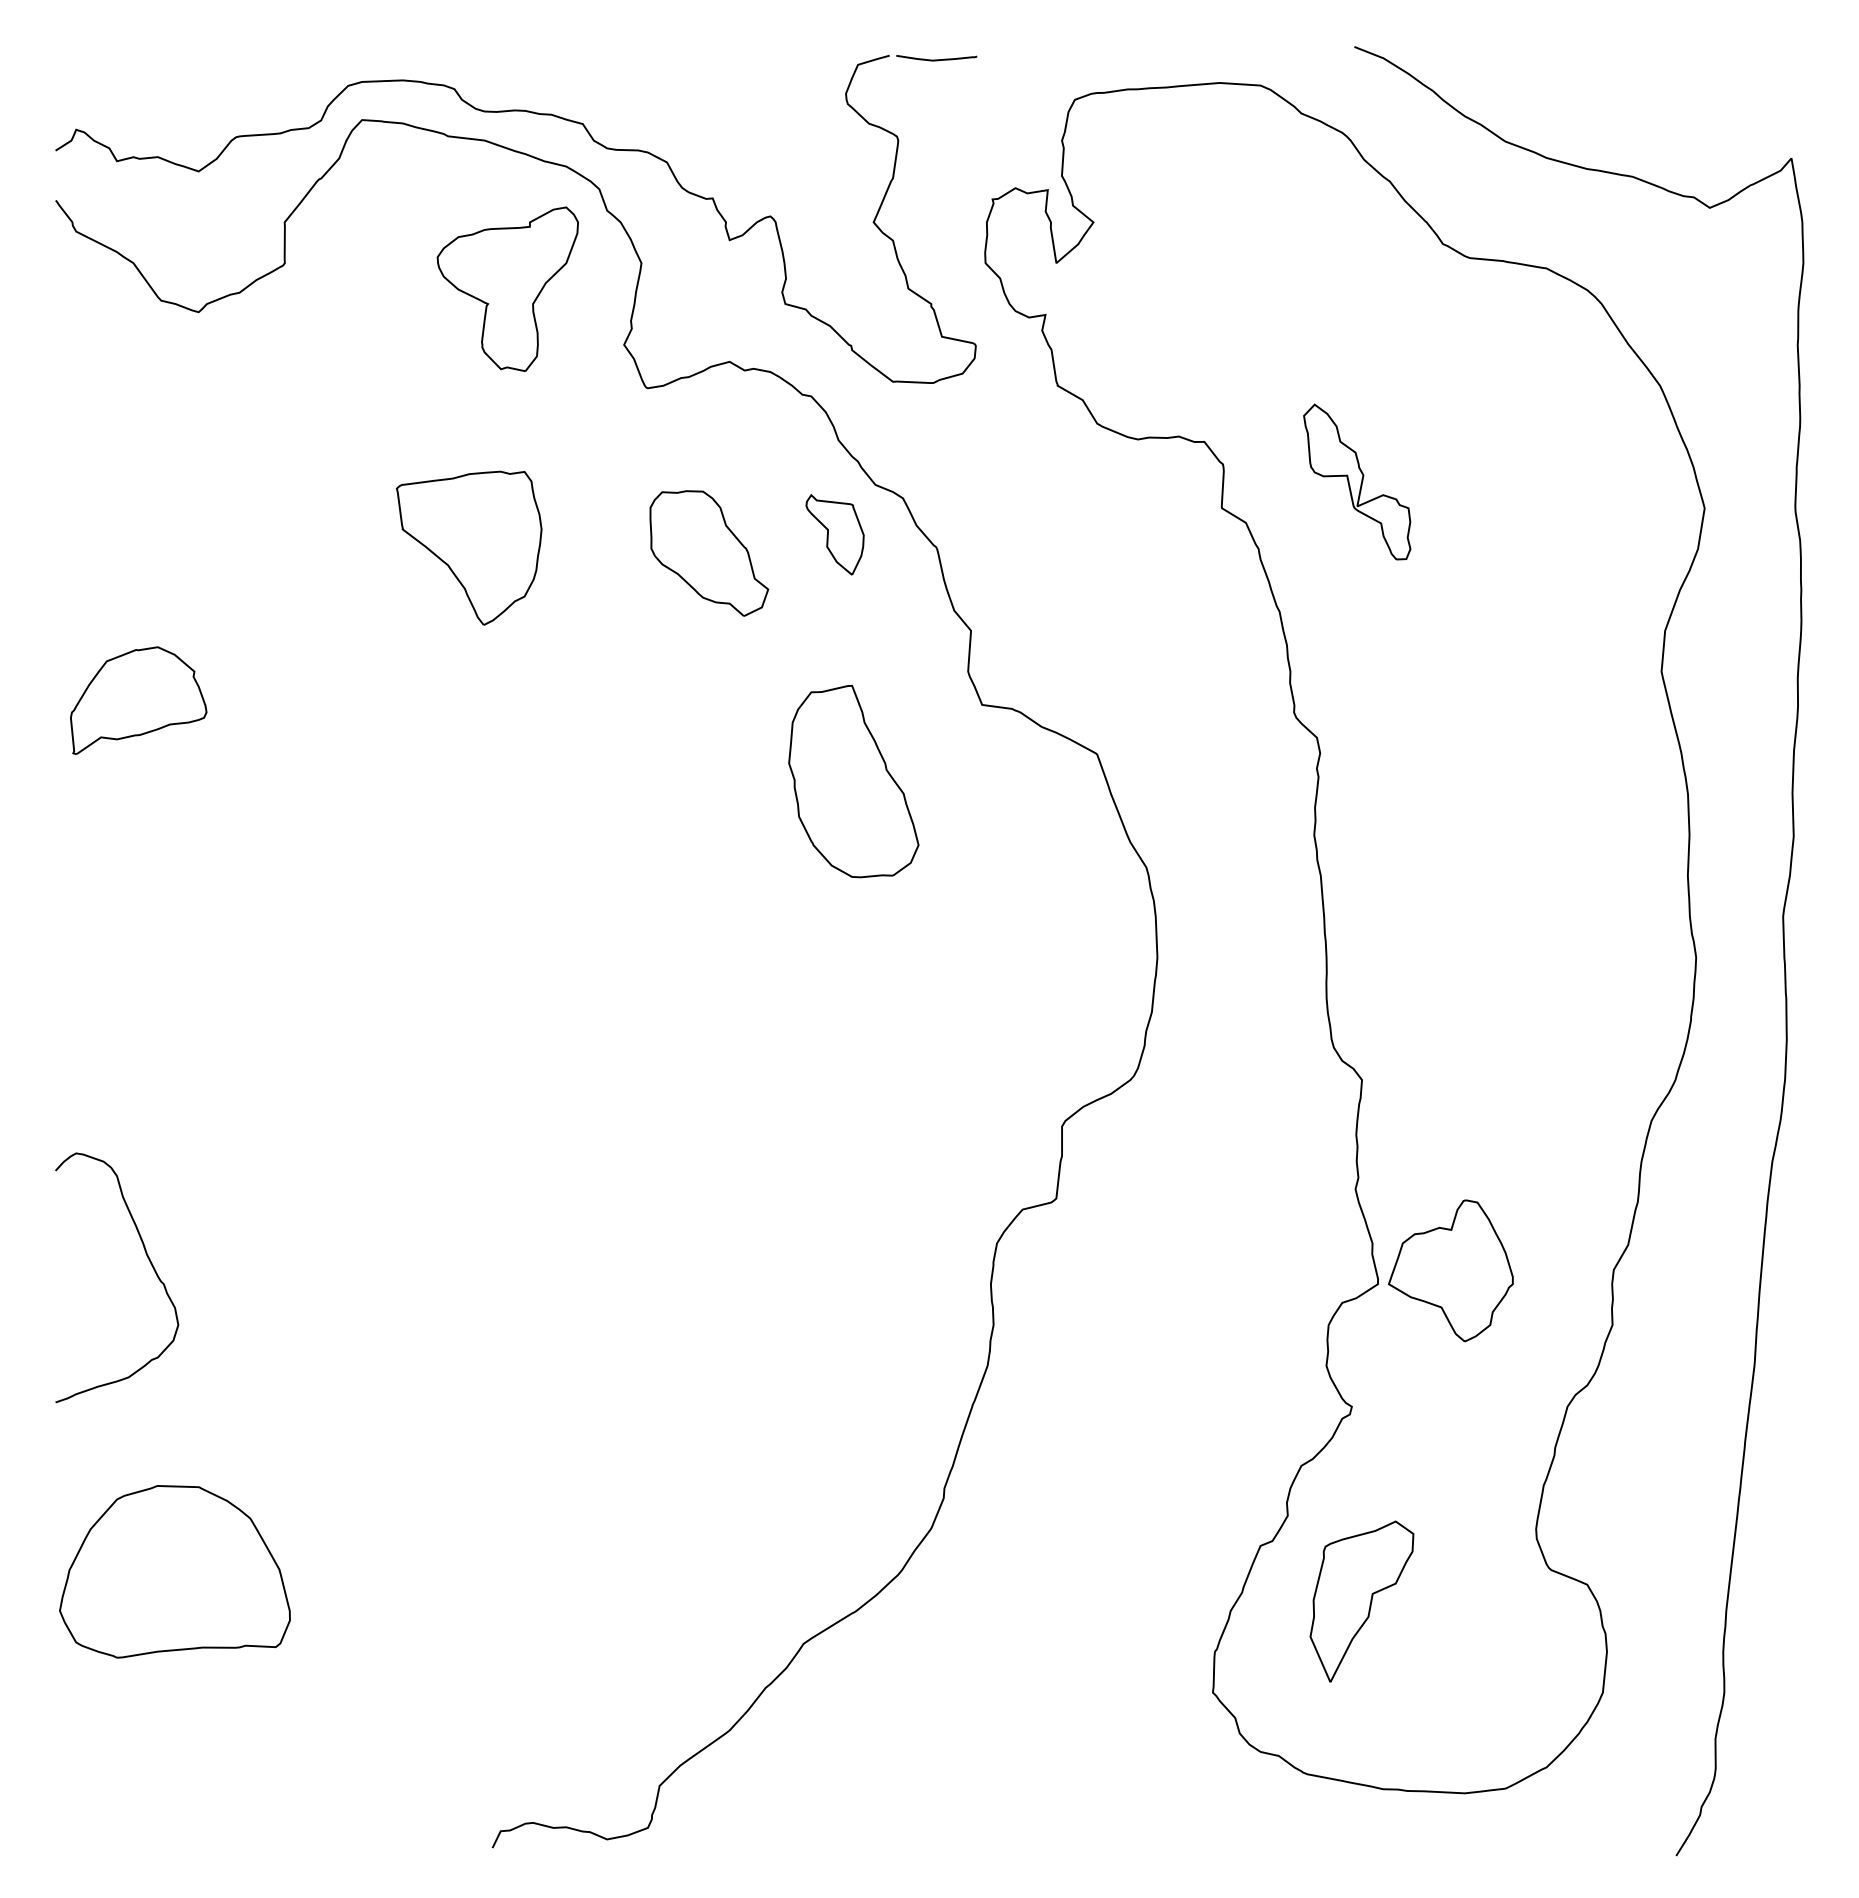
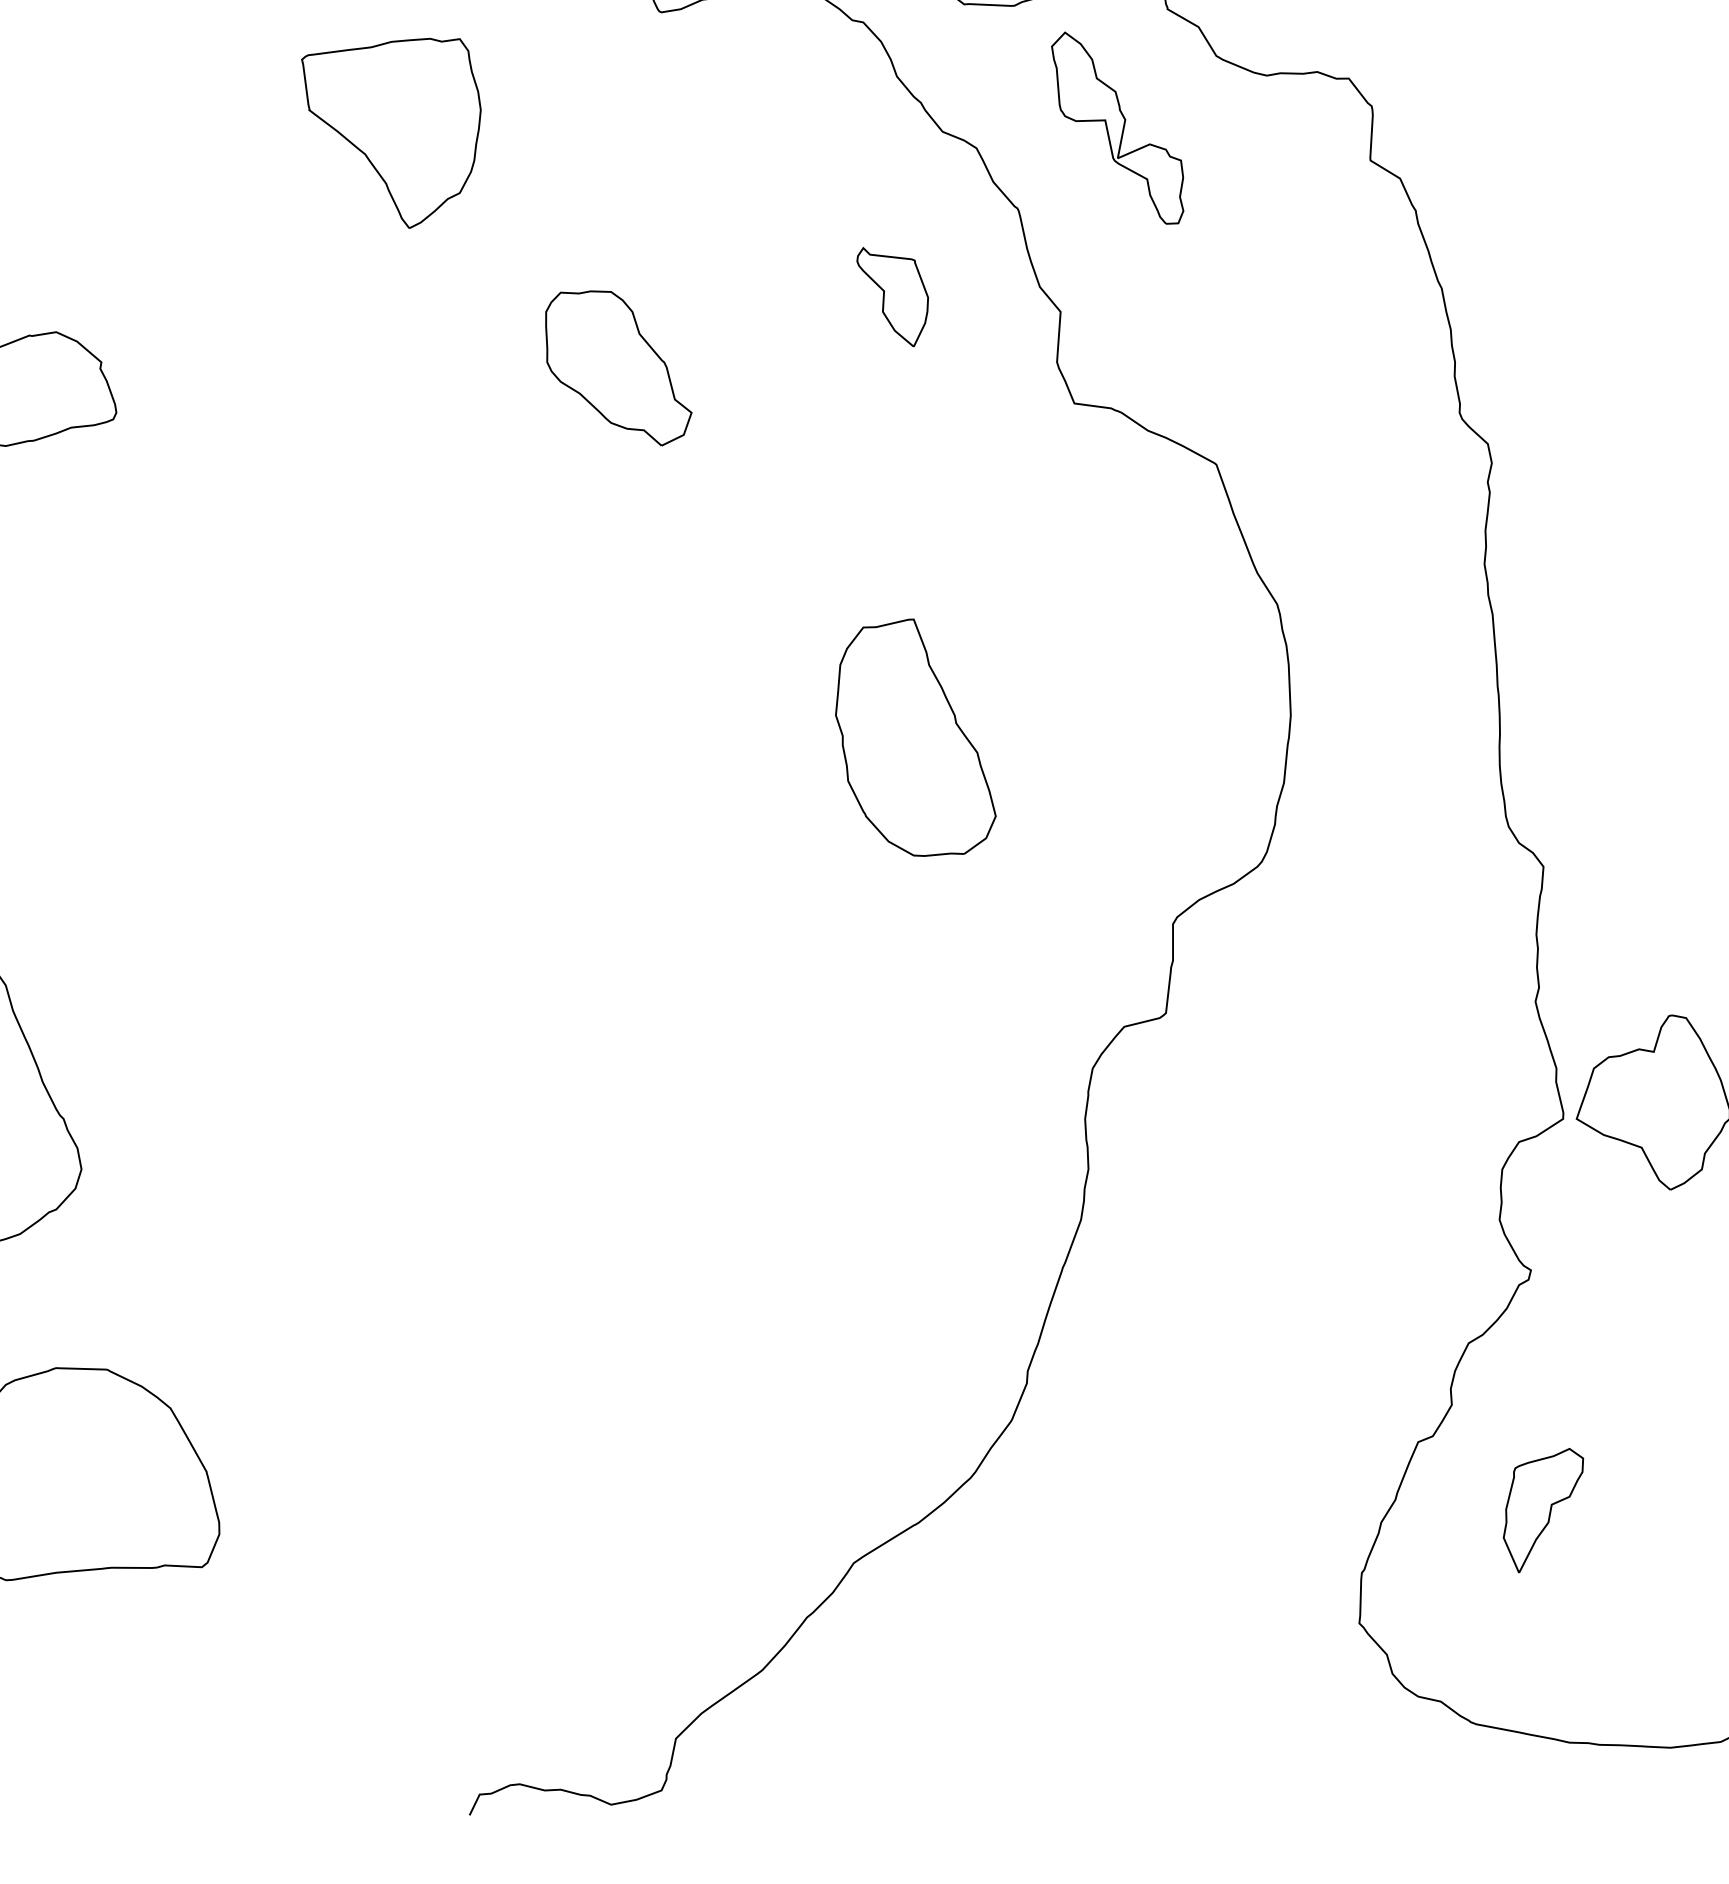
part: (1357, 481) -> (1117, 127), moved
part: (834, 534) -> (891, 296), moved
part: (469, 547) -> (391, 132), moved
part: (709, 553) -> (619, 368), moved
part: (853, 781) -> (915, 737), moved
part: (1361, 1600) -> (1542, 1509), size x0.62

